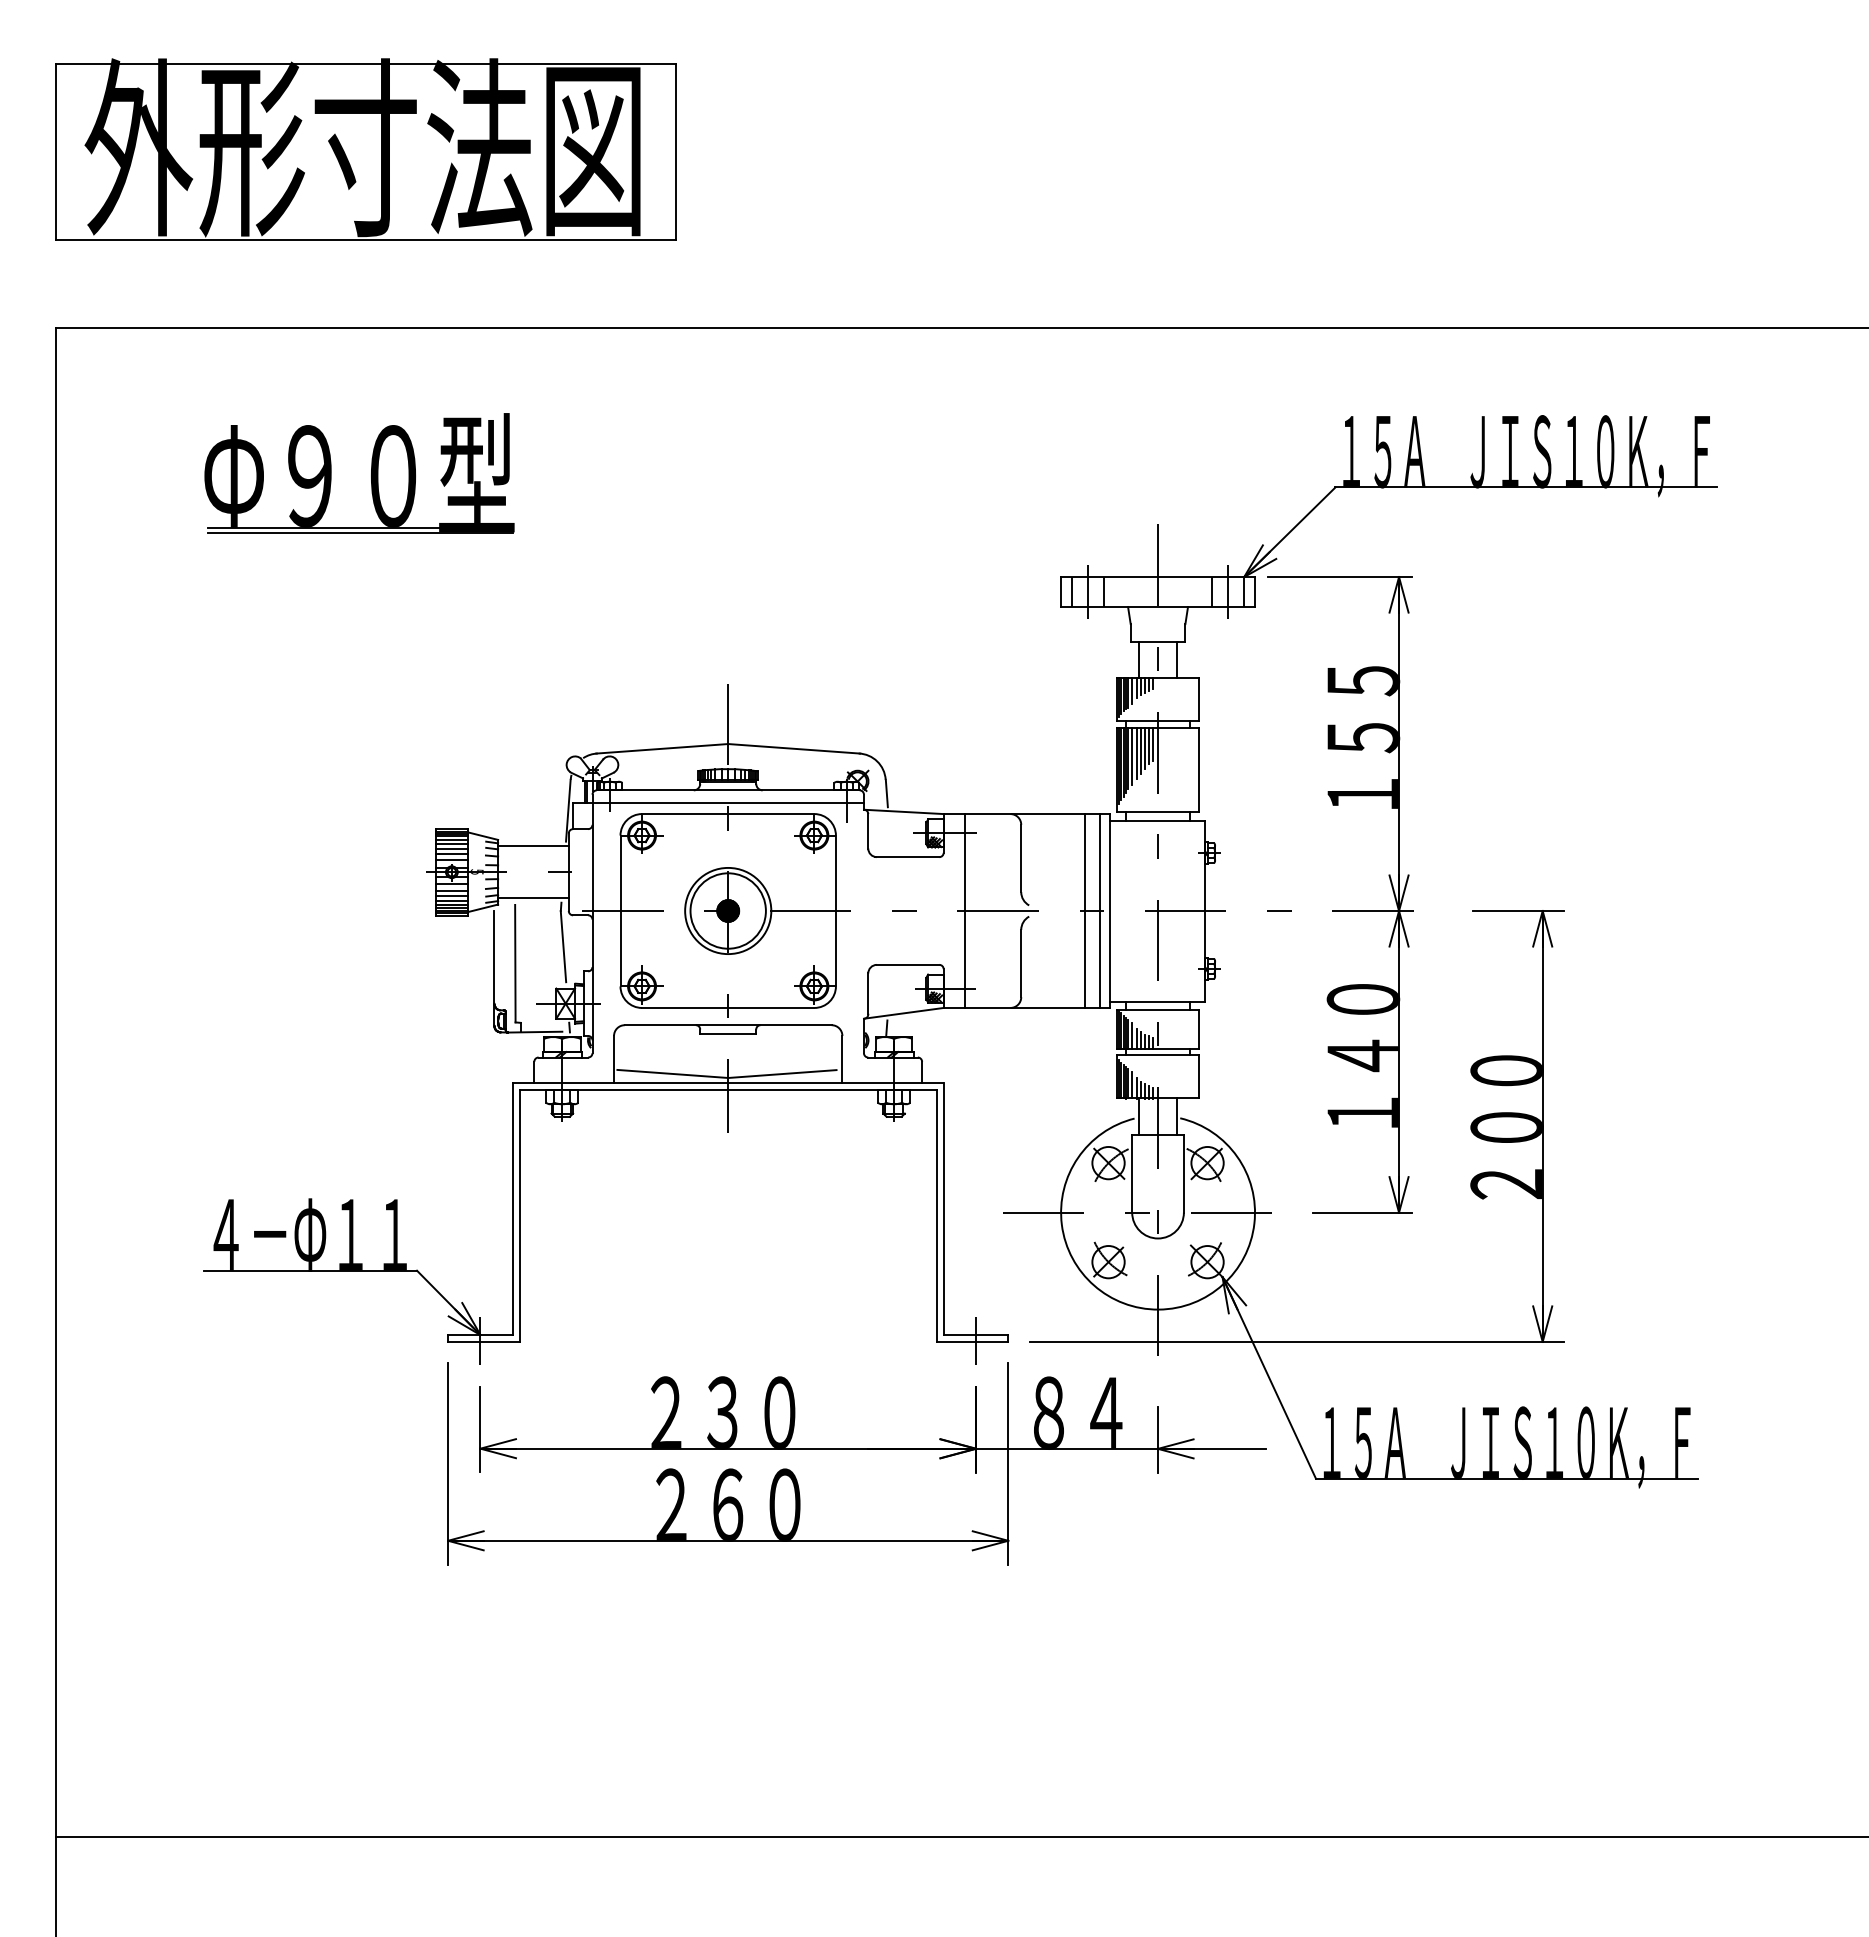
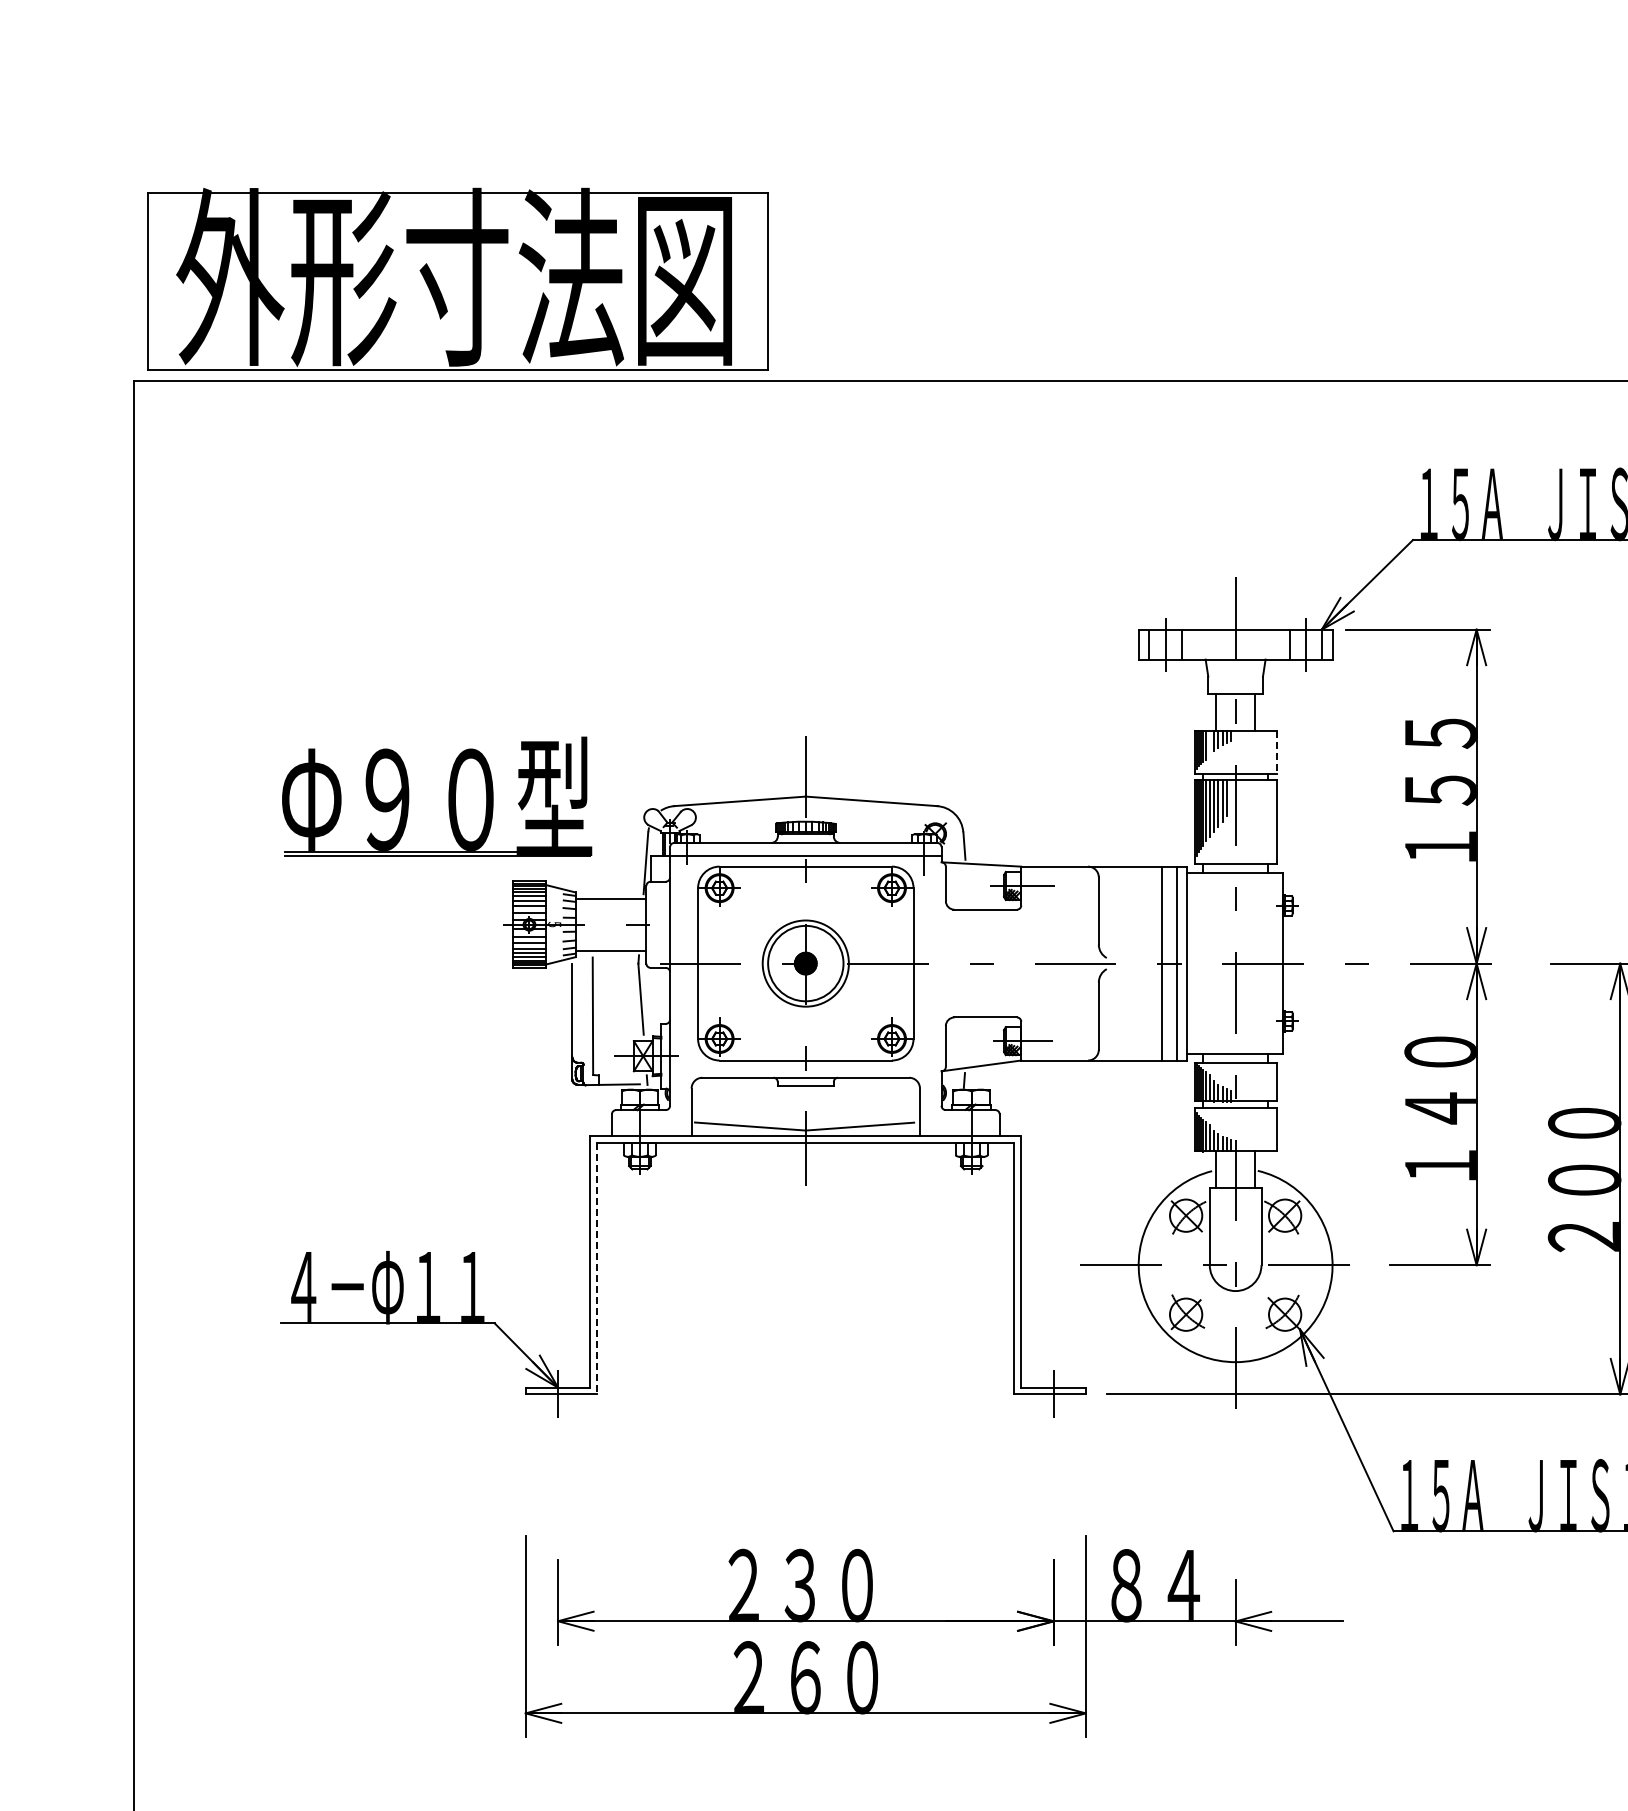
part: (365, 149) -> (457, 279), moved
part: (371, 473) -> (449, 797), moved
line: (1132, 691) -> (1210, 744), removed
line: (1198, 699) -> (1276, 752), solid -> dashed
line: (1153, 743) -> (1231, 796), removed
line: (965, 910) -> (1043, 963), removed
line: (519, 1216) -> (597, 1269), solid -> dashed
part: (856, 1449) -> (934, 1622), moved

